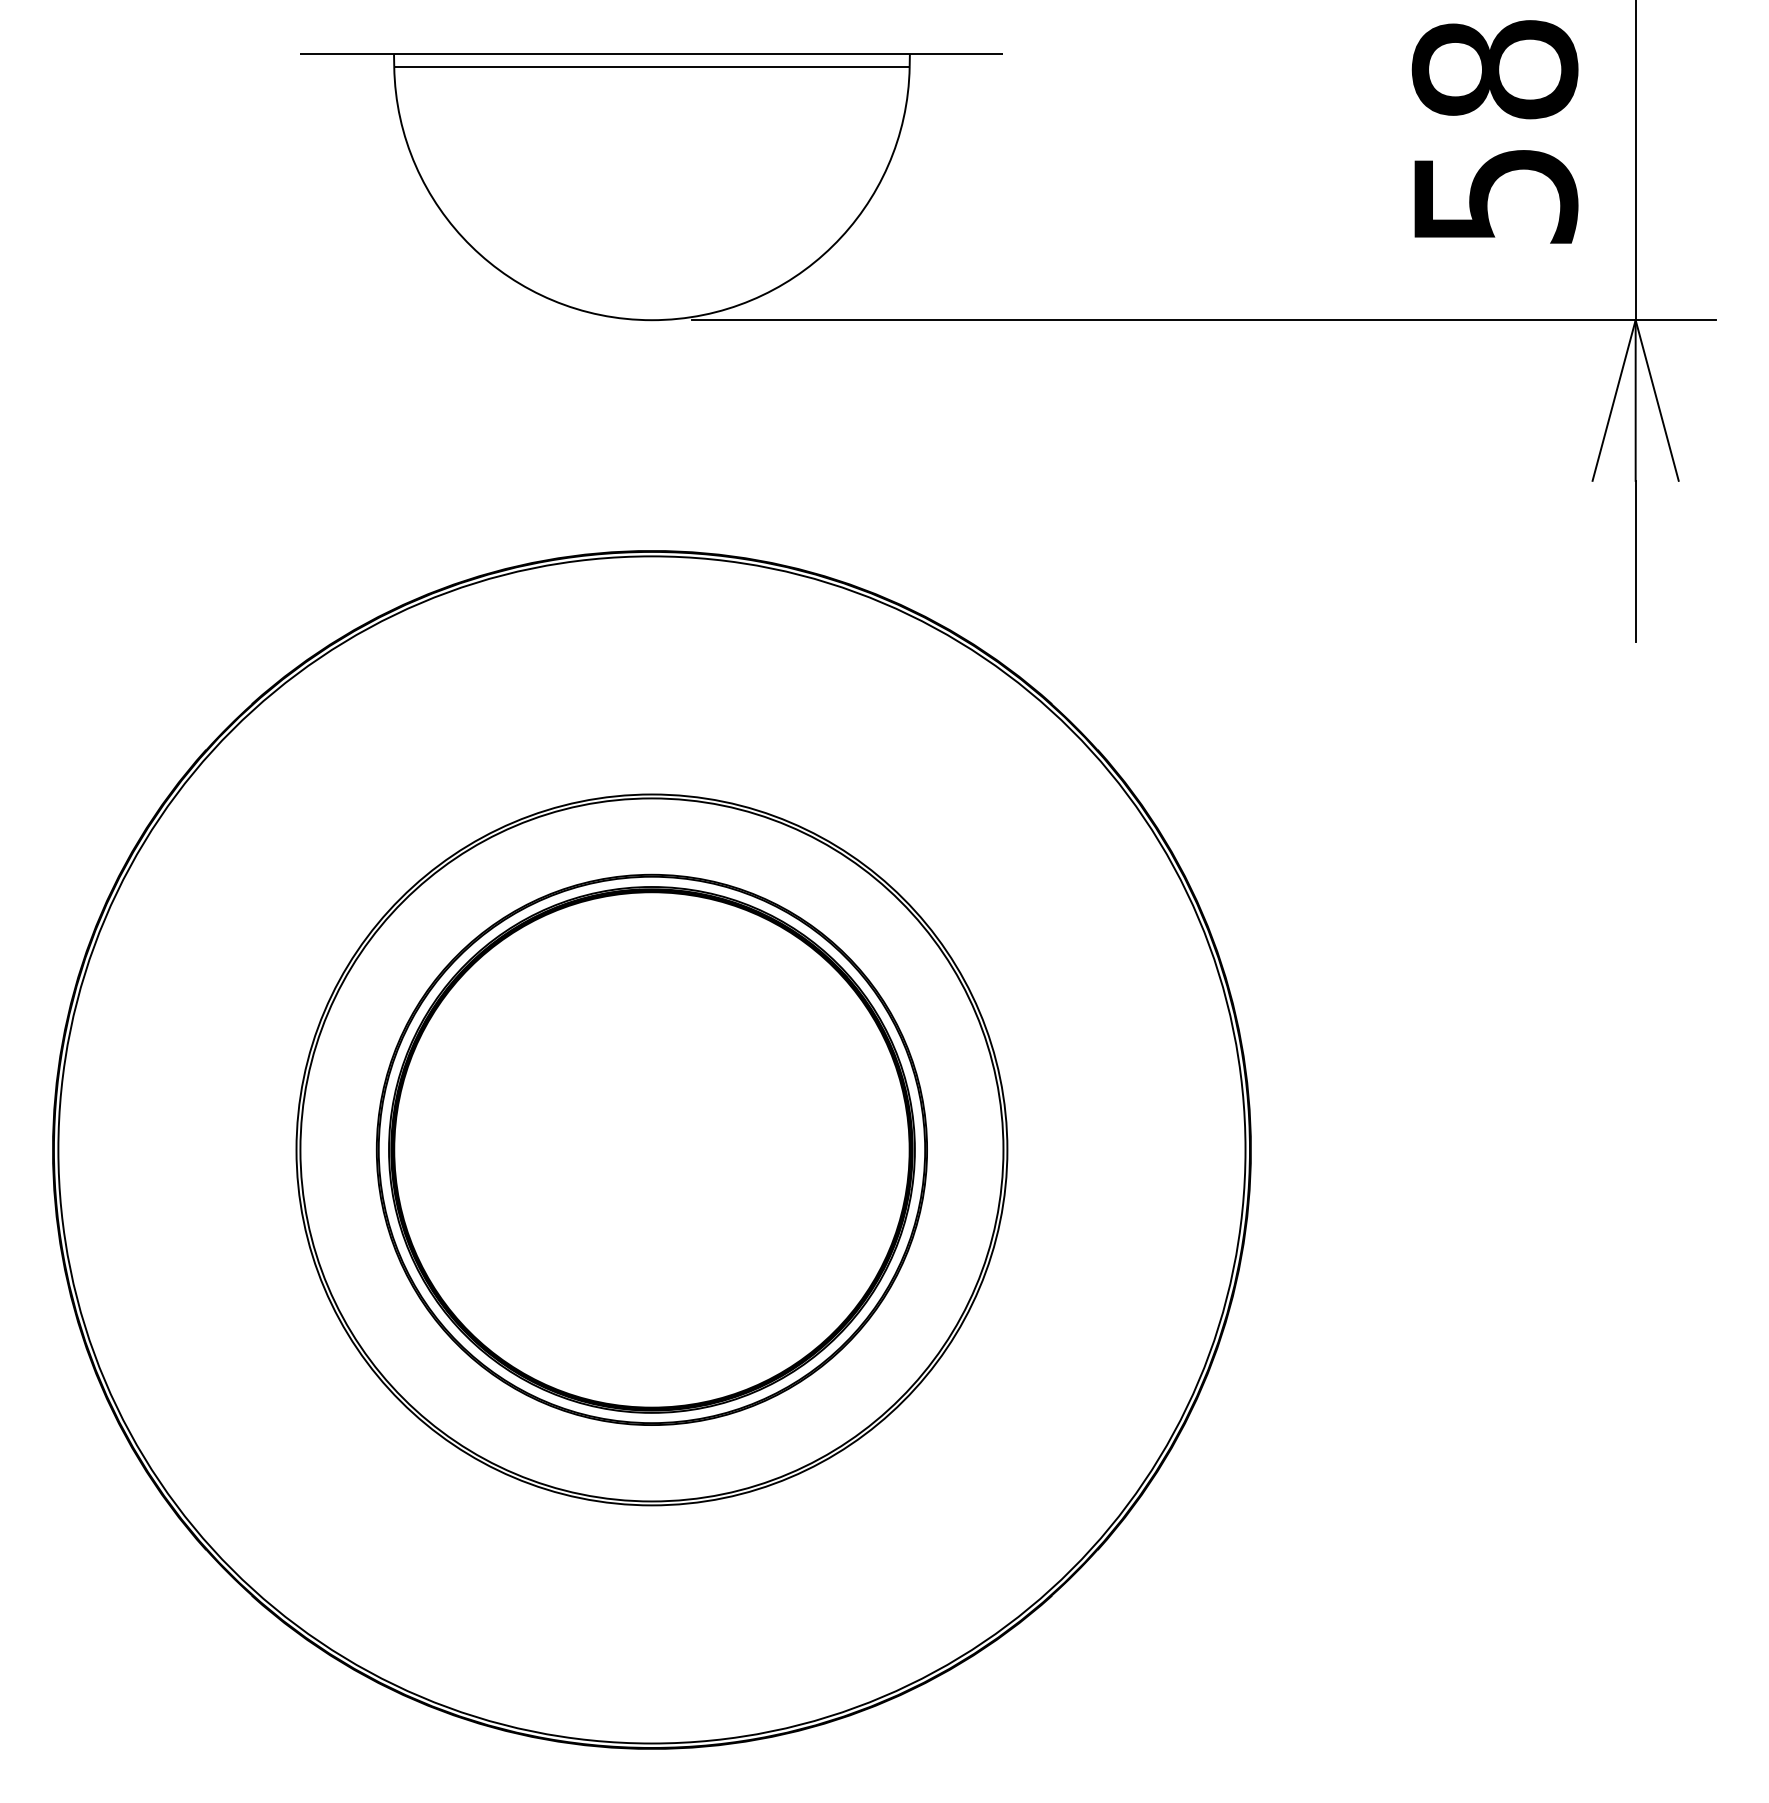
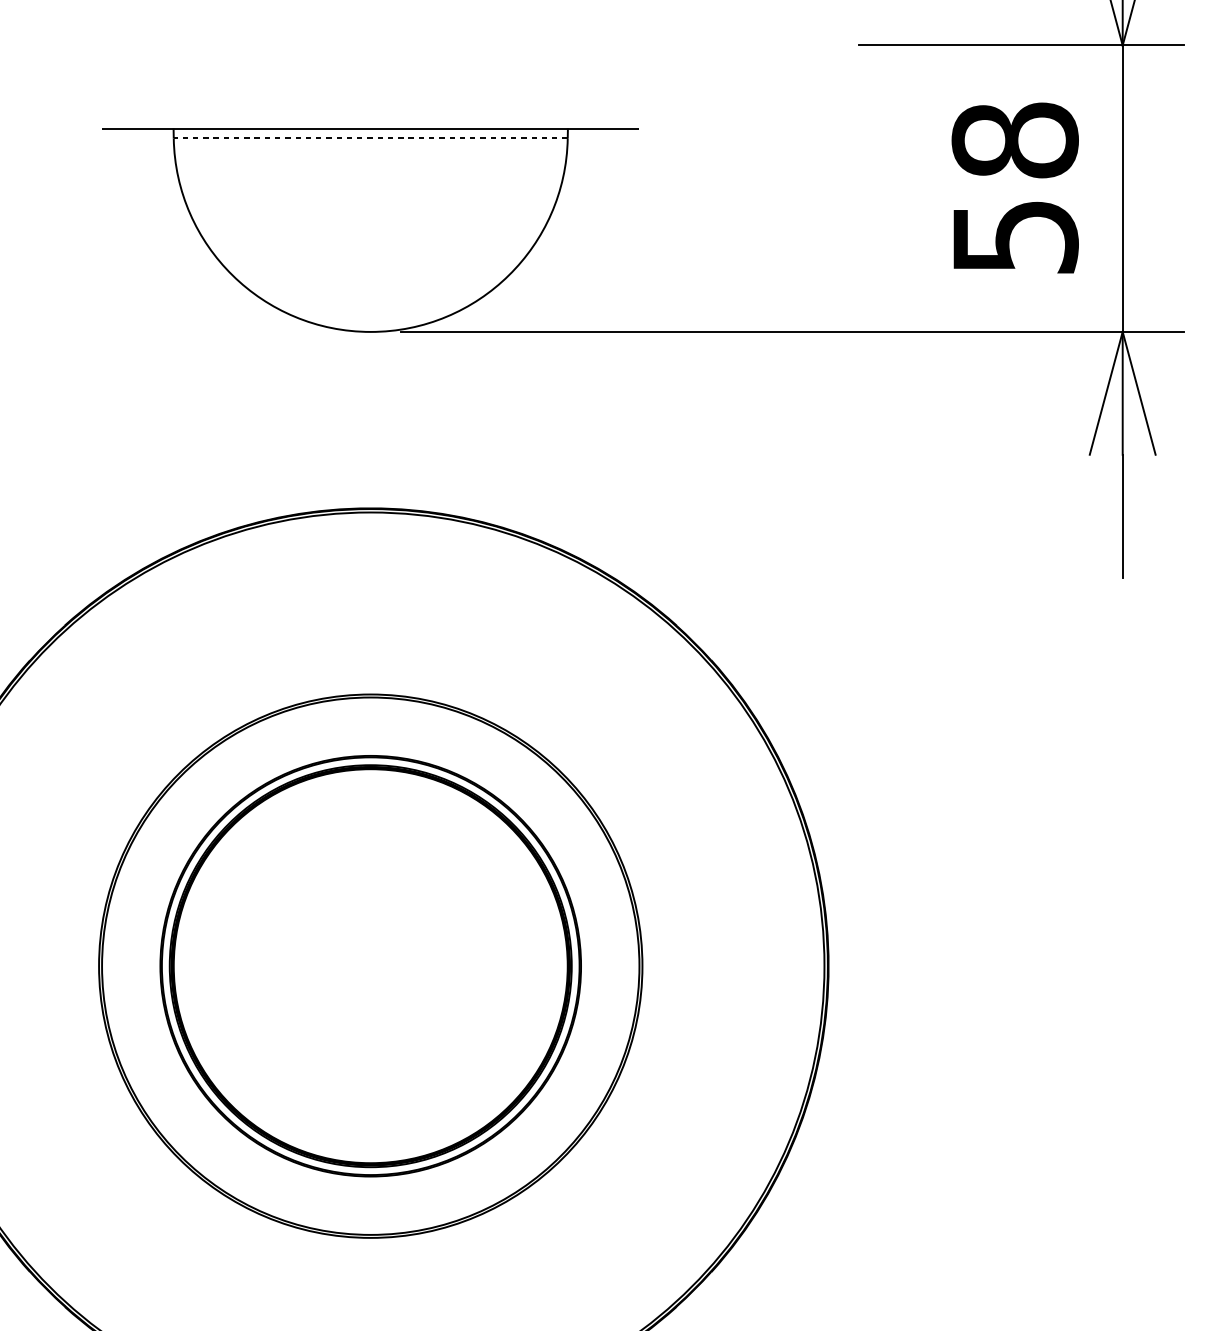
line: (651, 66) -> (370, 138), solid -> dashed

